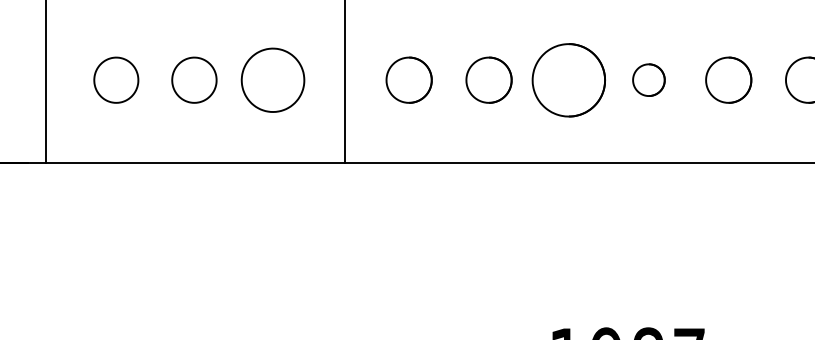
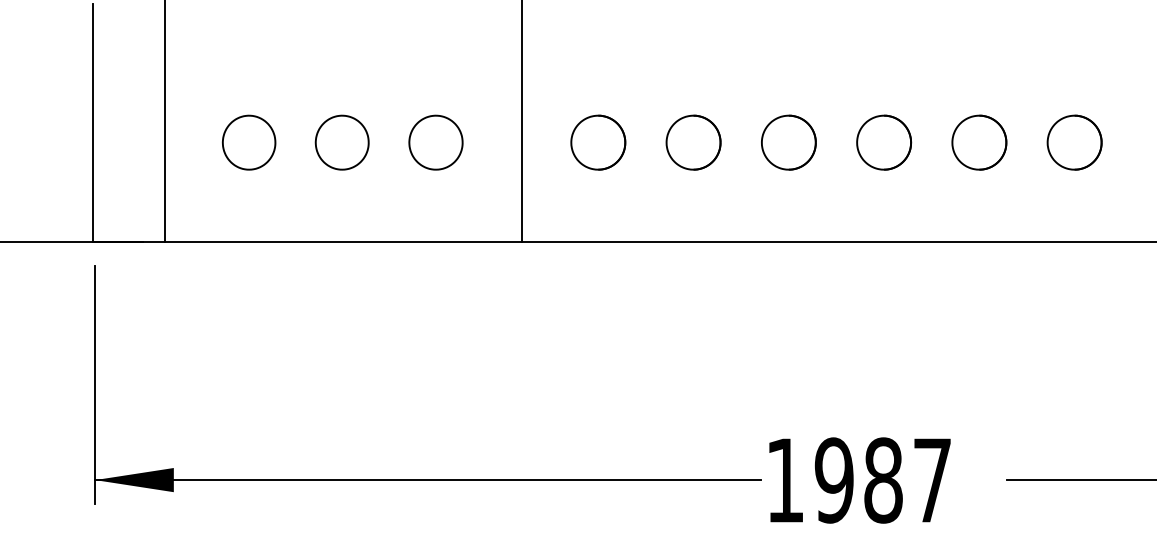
part: (272, 80) -> (435, 142), size x0.71
part: (568, 80) -> (788, 142), size x0.62
part: (649, 80) -> (884, 142), size x1.43

